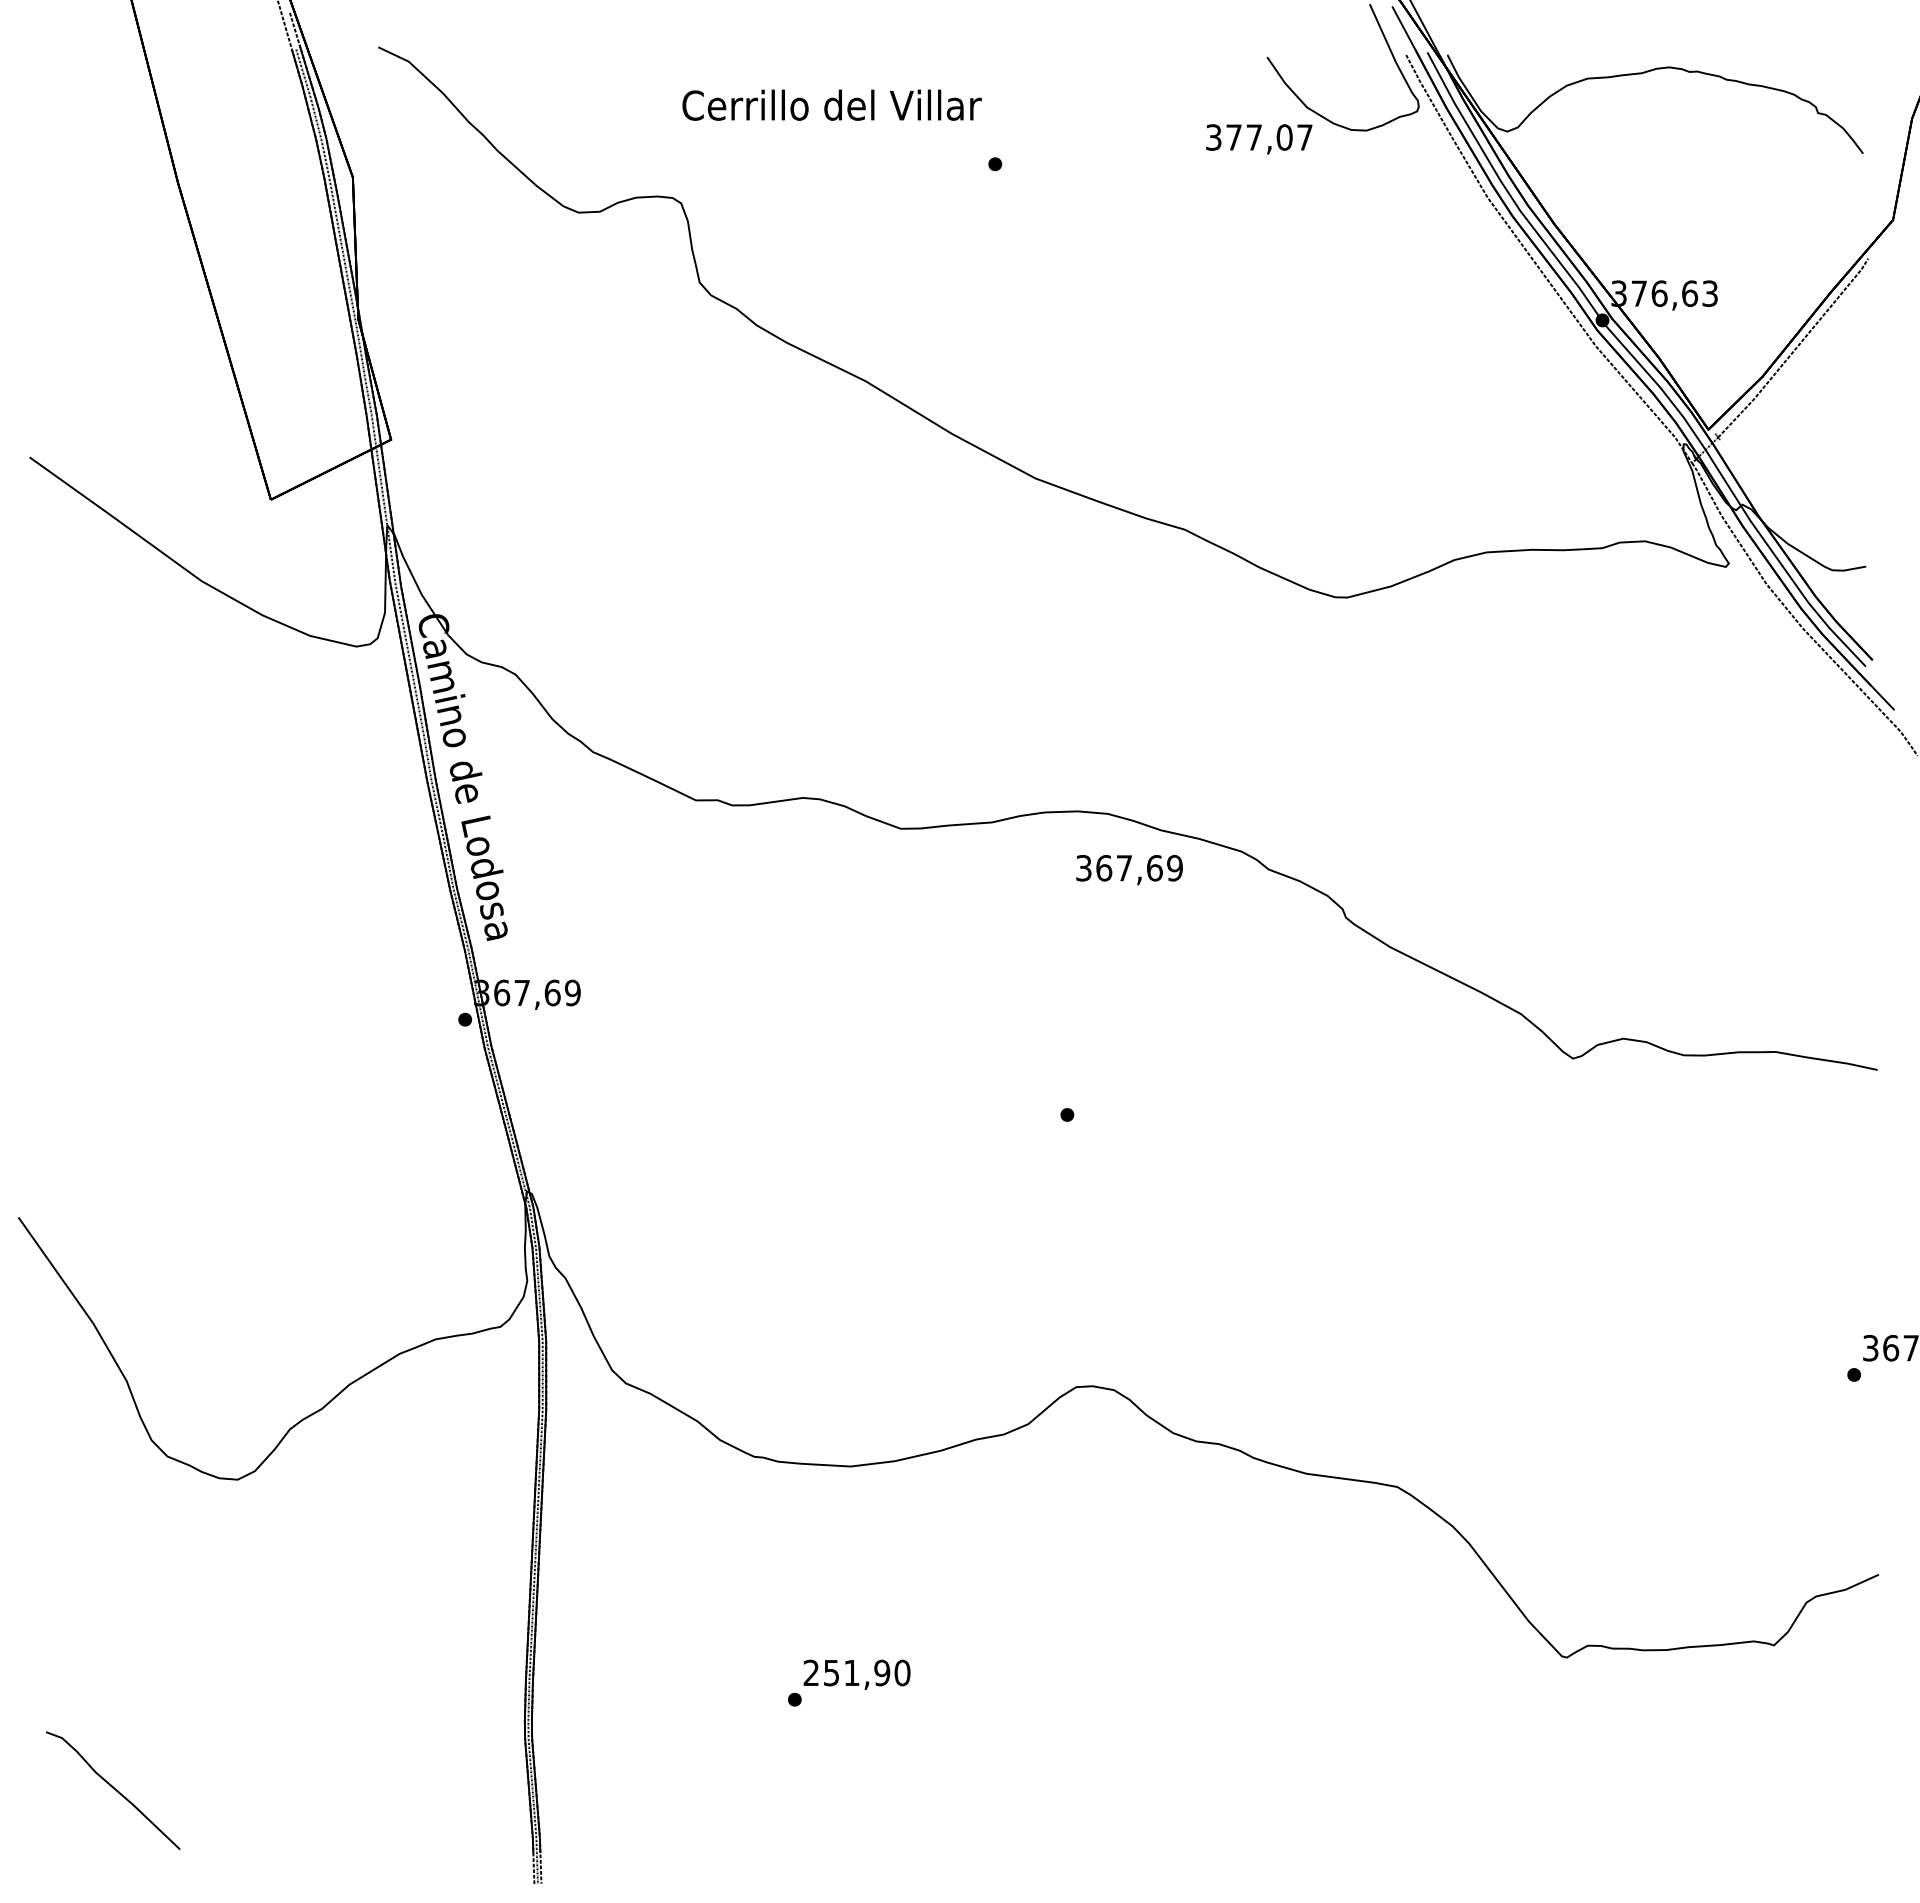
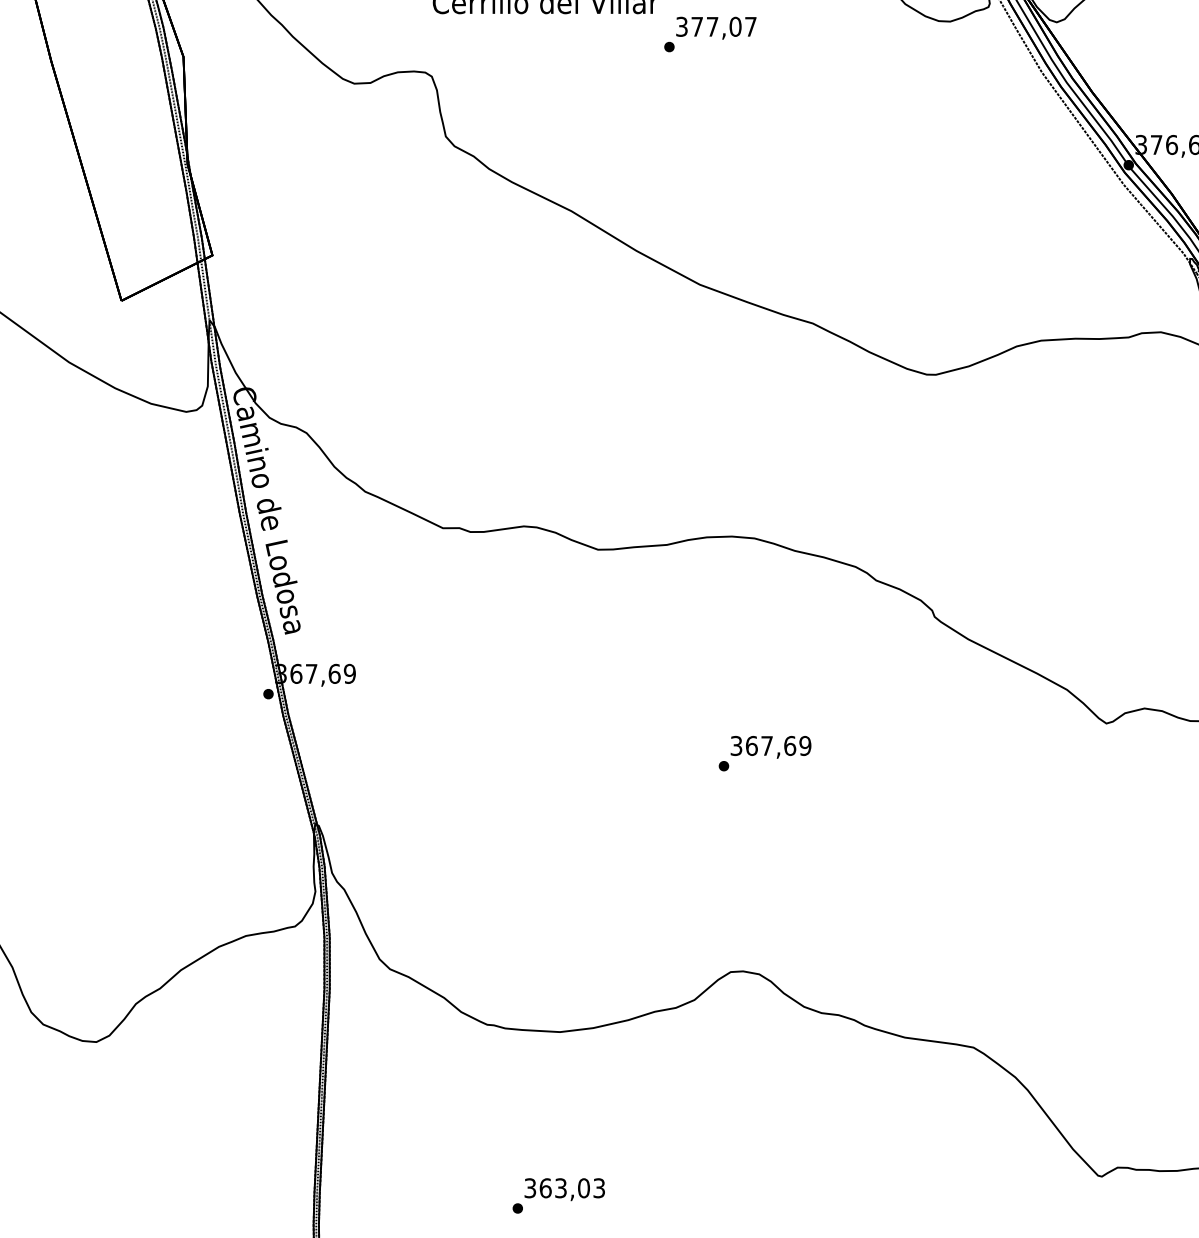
text: (1259, 139) -> (716, 28), moved
text: (1129, 870) -> (770, 747), moved
text: (856, 1672) -> (564, 1187), 251,90 -> 363,03

